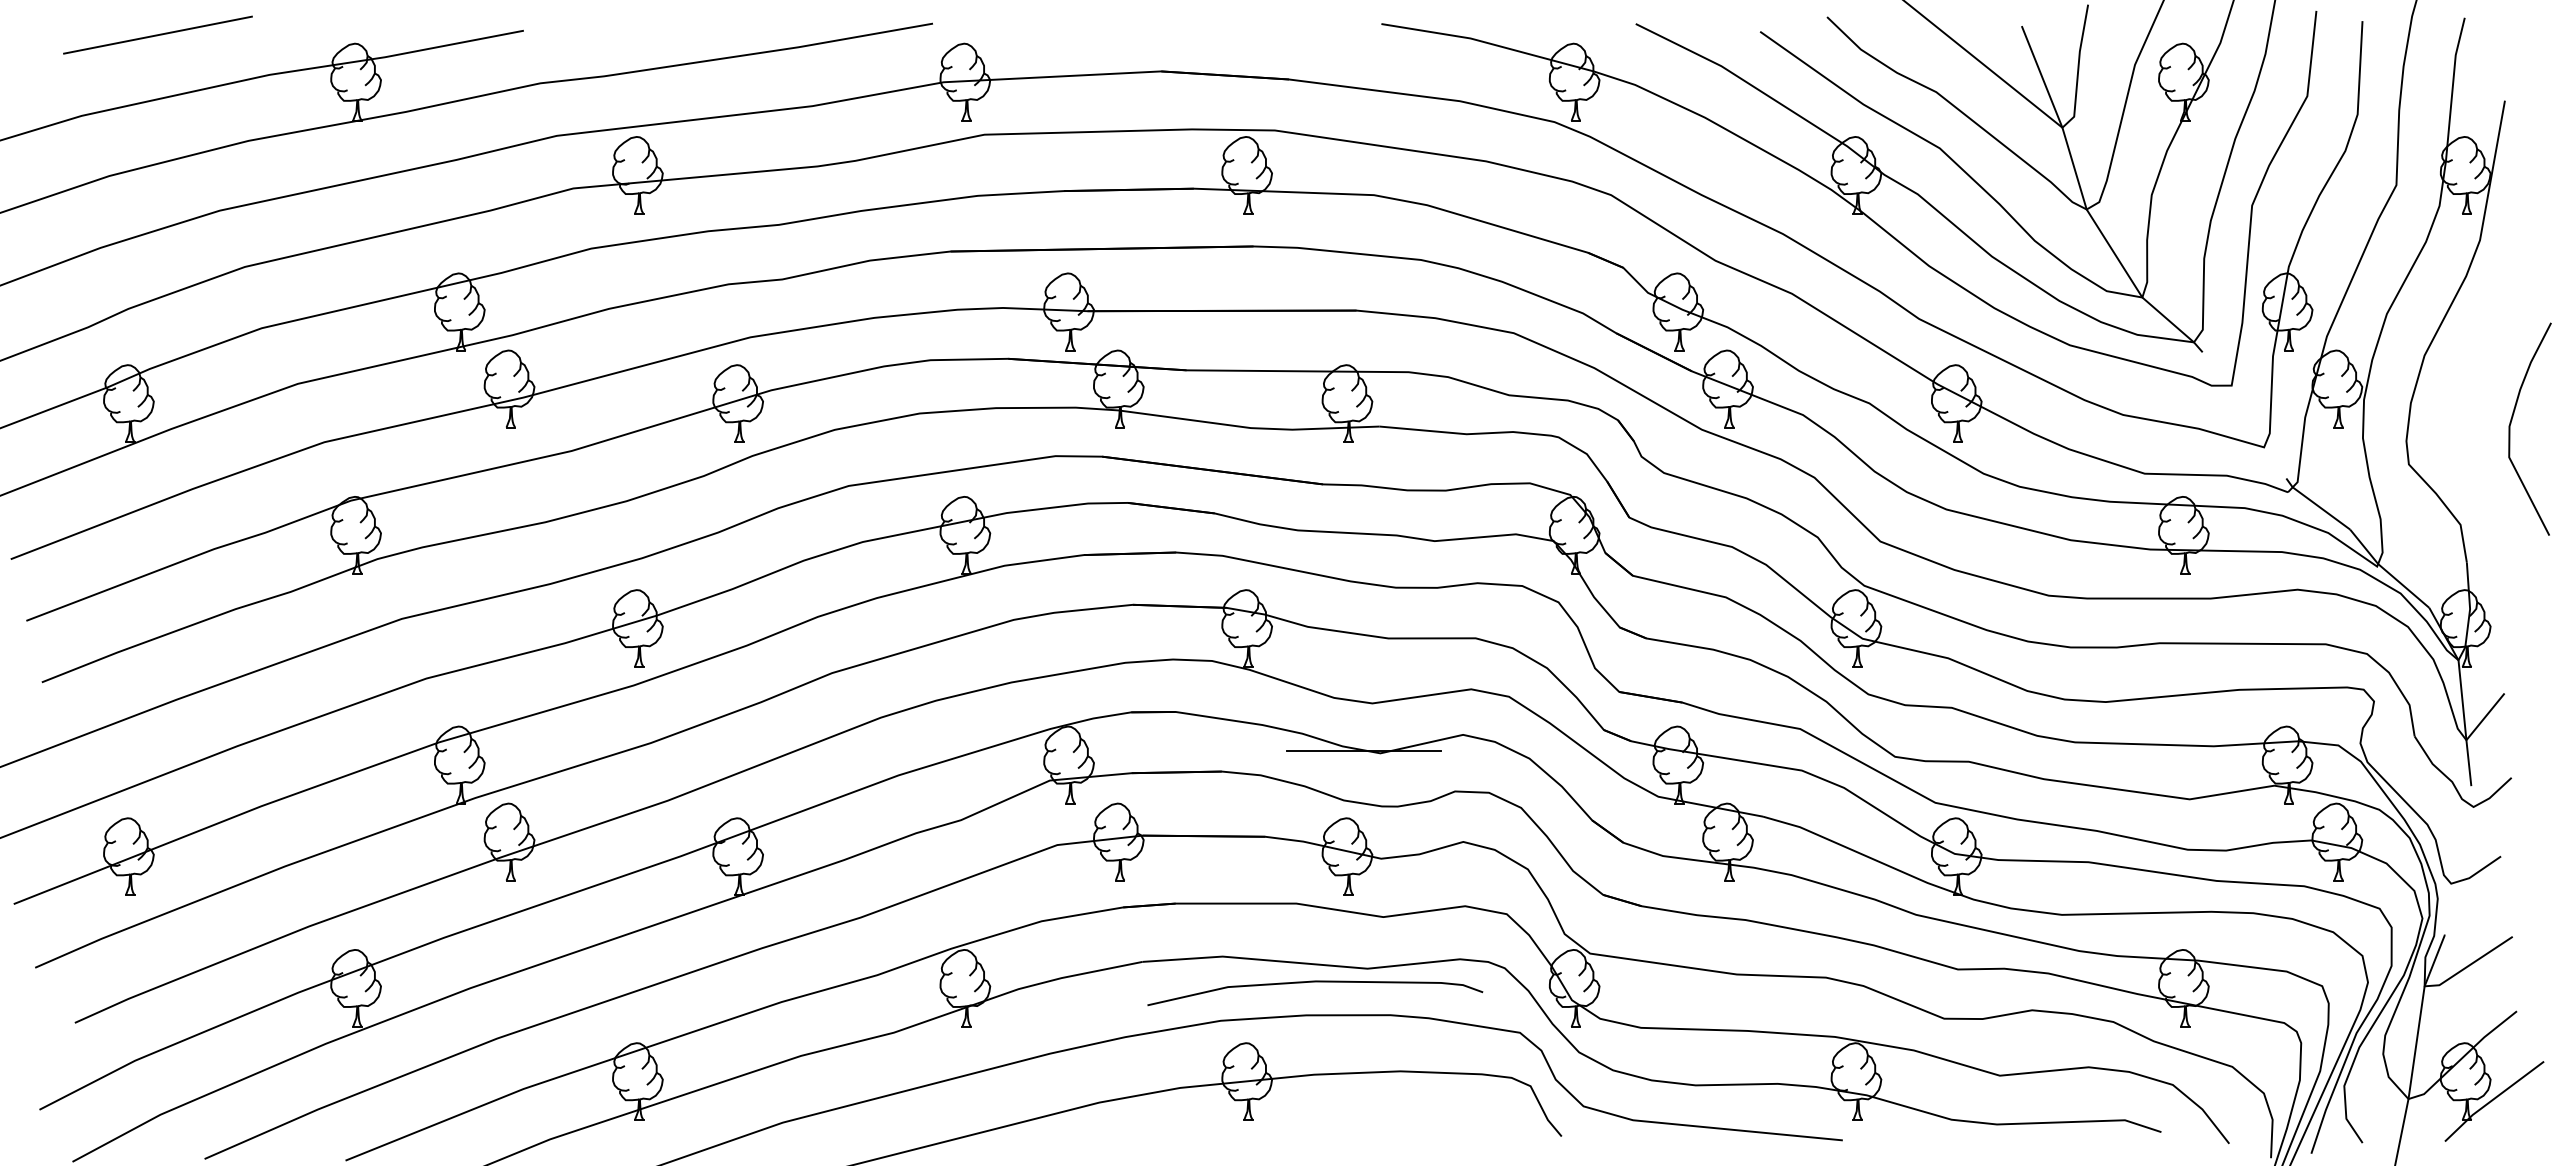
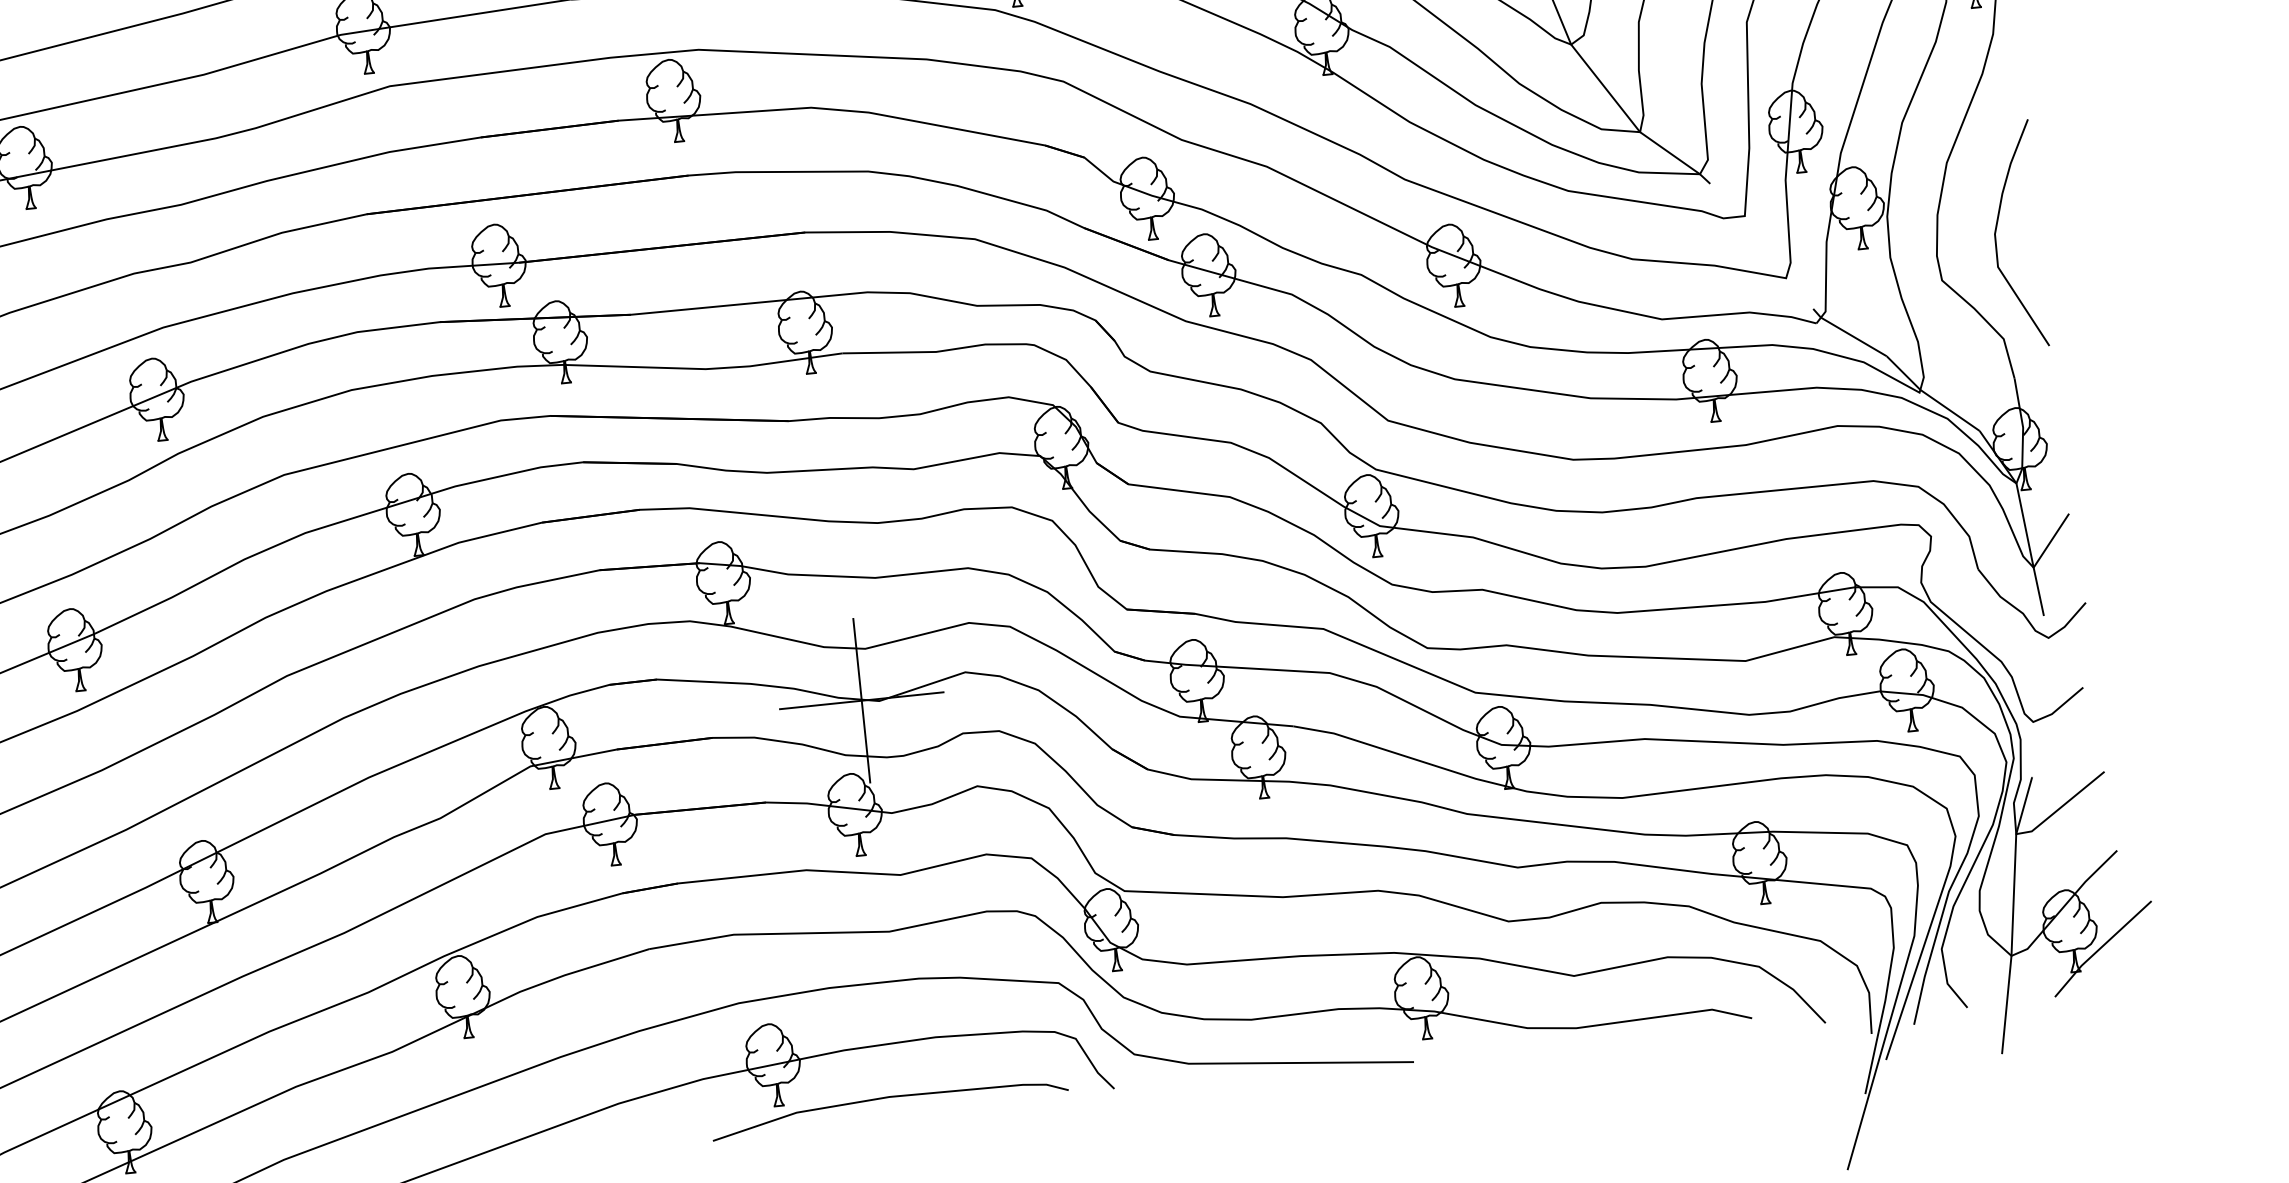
curve: (2511, 423) -> (1996, 230), moved
line: (1364, 751) -> (862, 700), added
curve: (1315, 982) -> (889, 1098), moved

